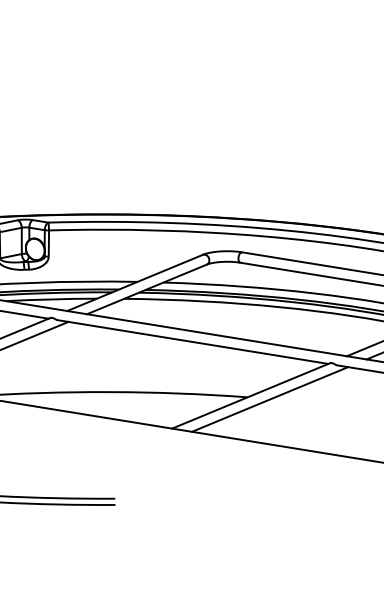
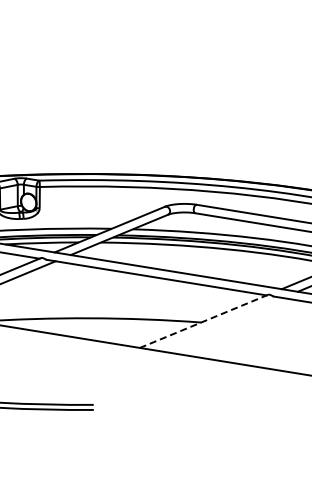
line: (250, 396) -> (203, 321), solid -> dashed
line: (268, 399) -> (218, 324), removed

